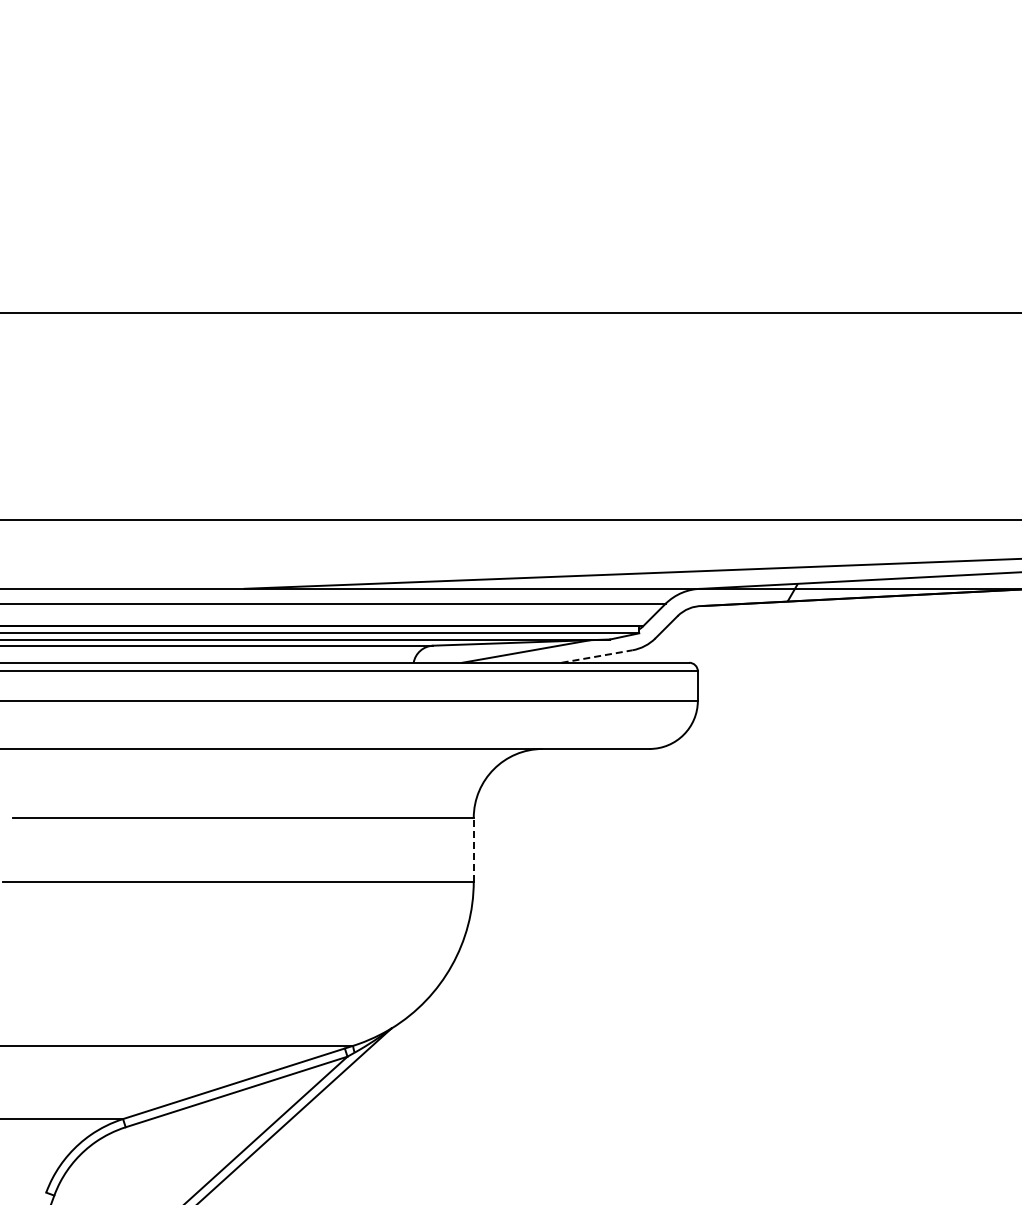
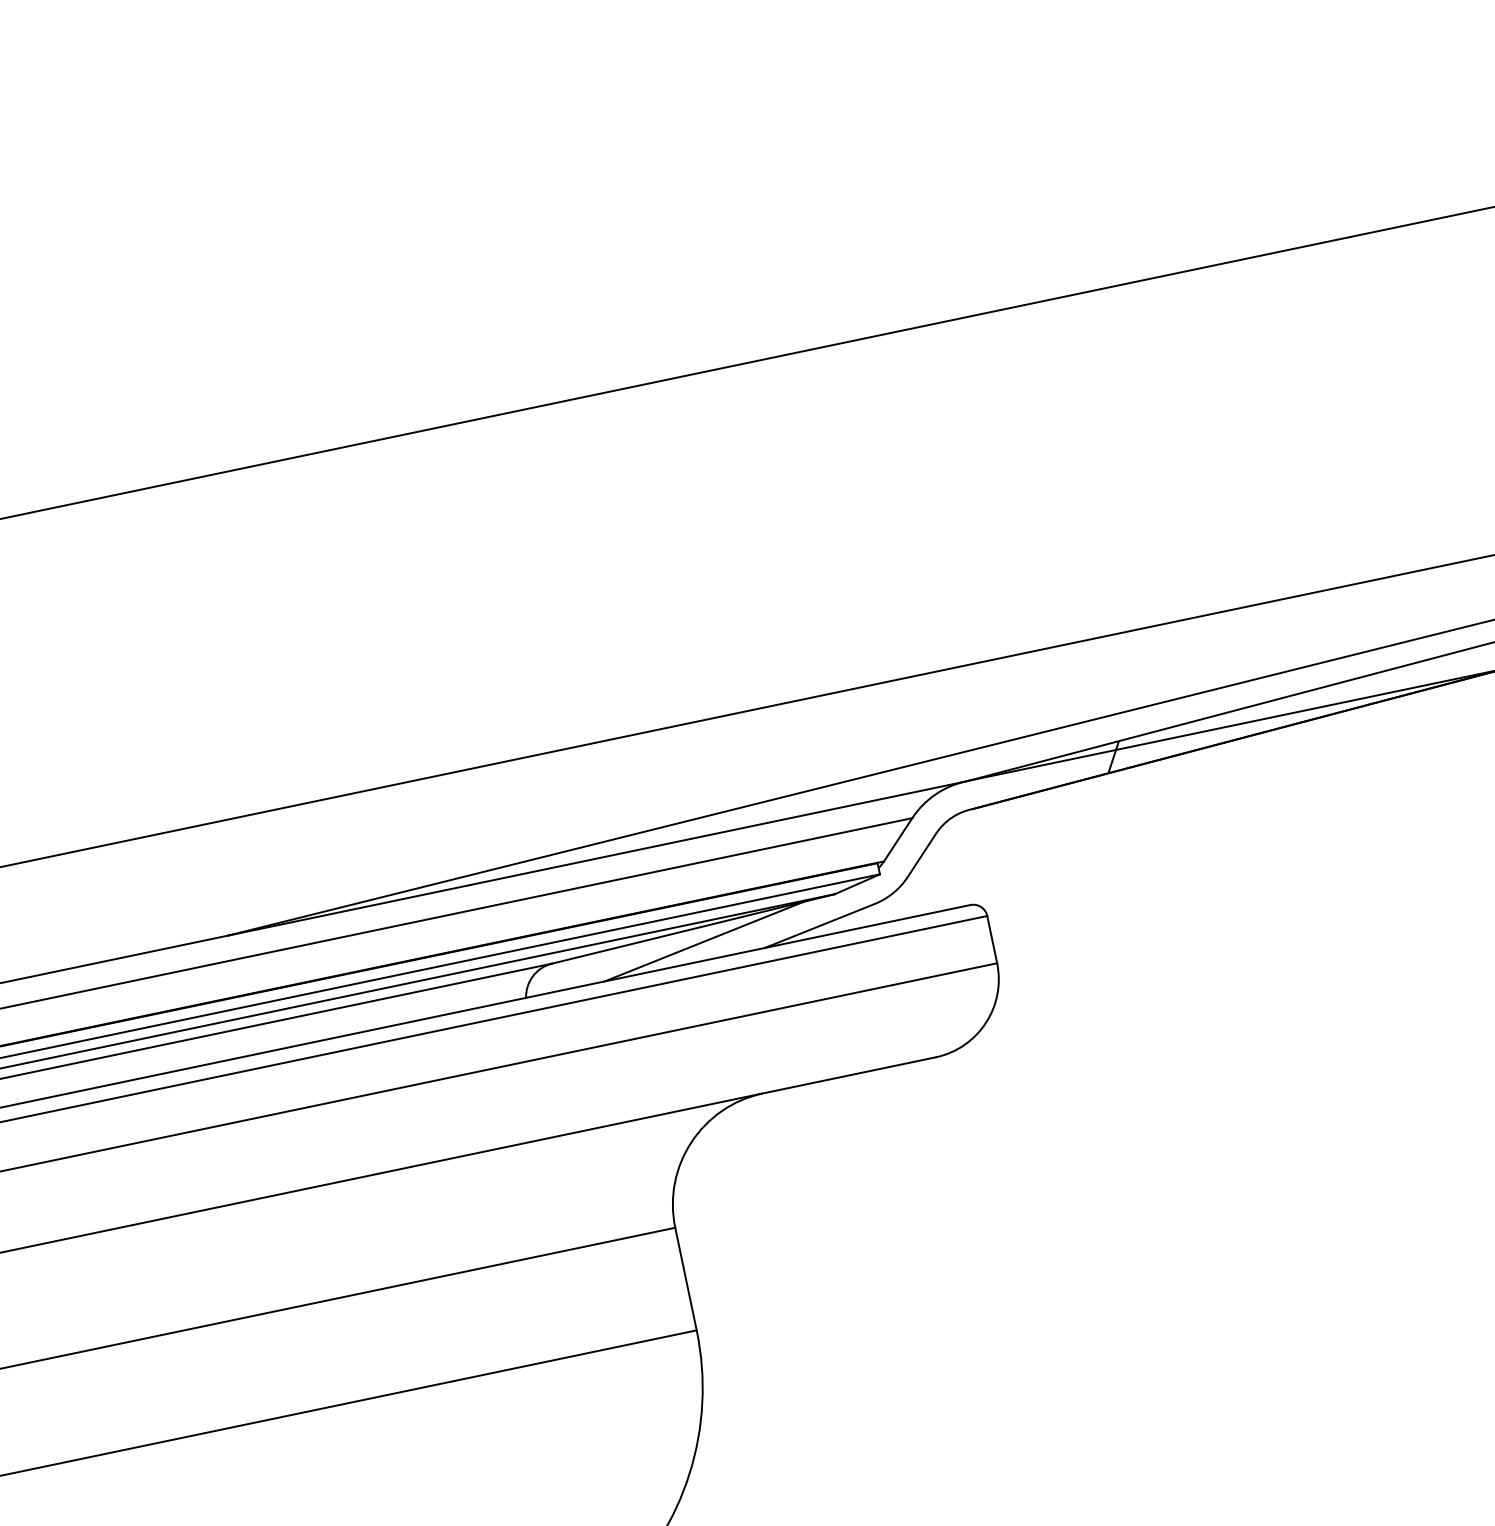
line: (597, 656) -> (820, 925), dashed -> solid
line: (473, 849) -> (685, 1278), dashed -> solid

